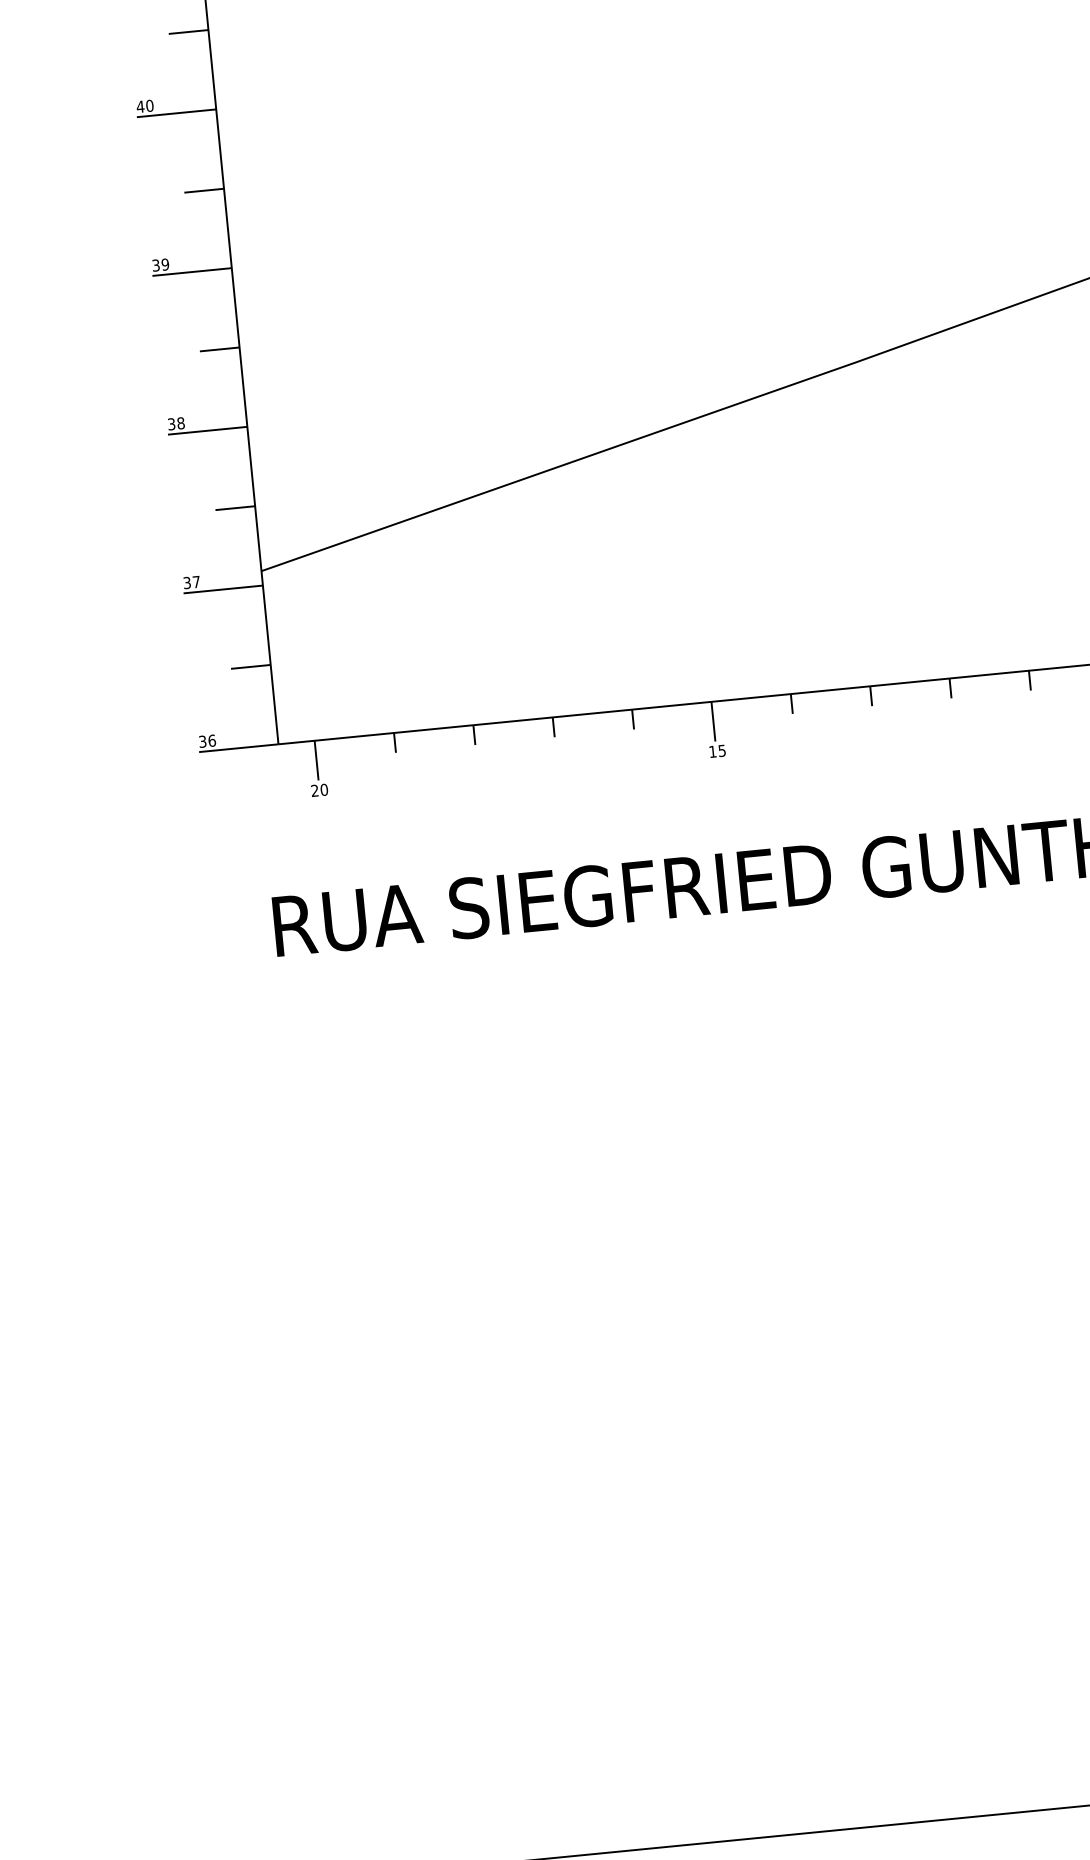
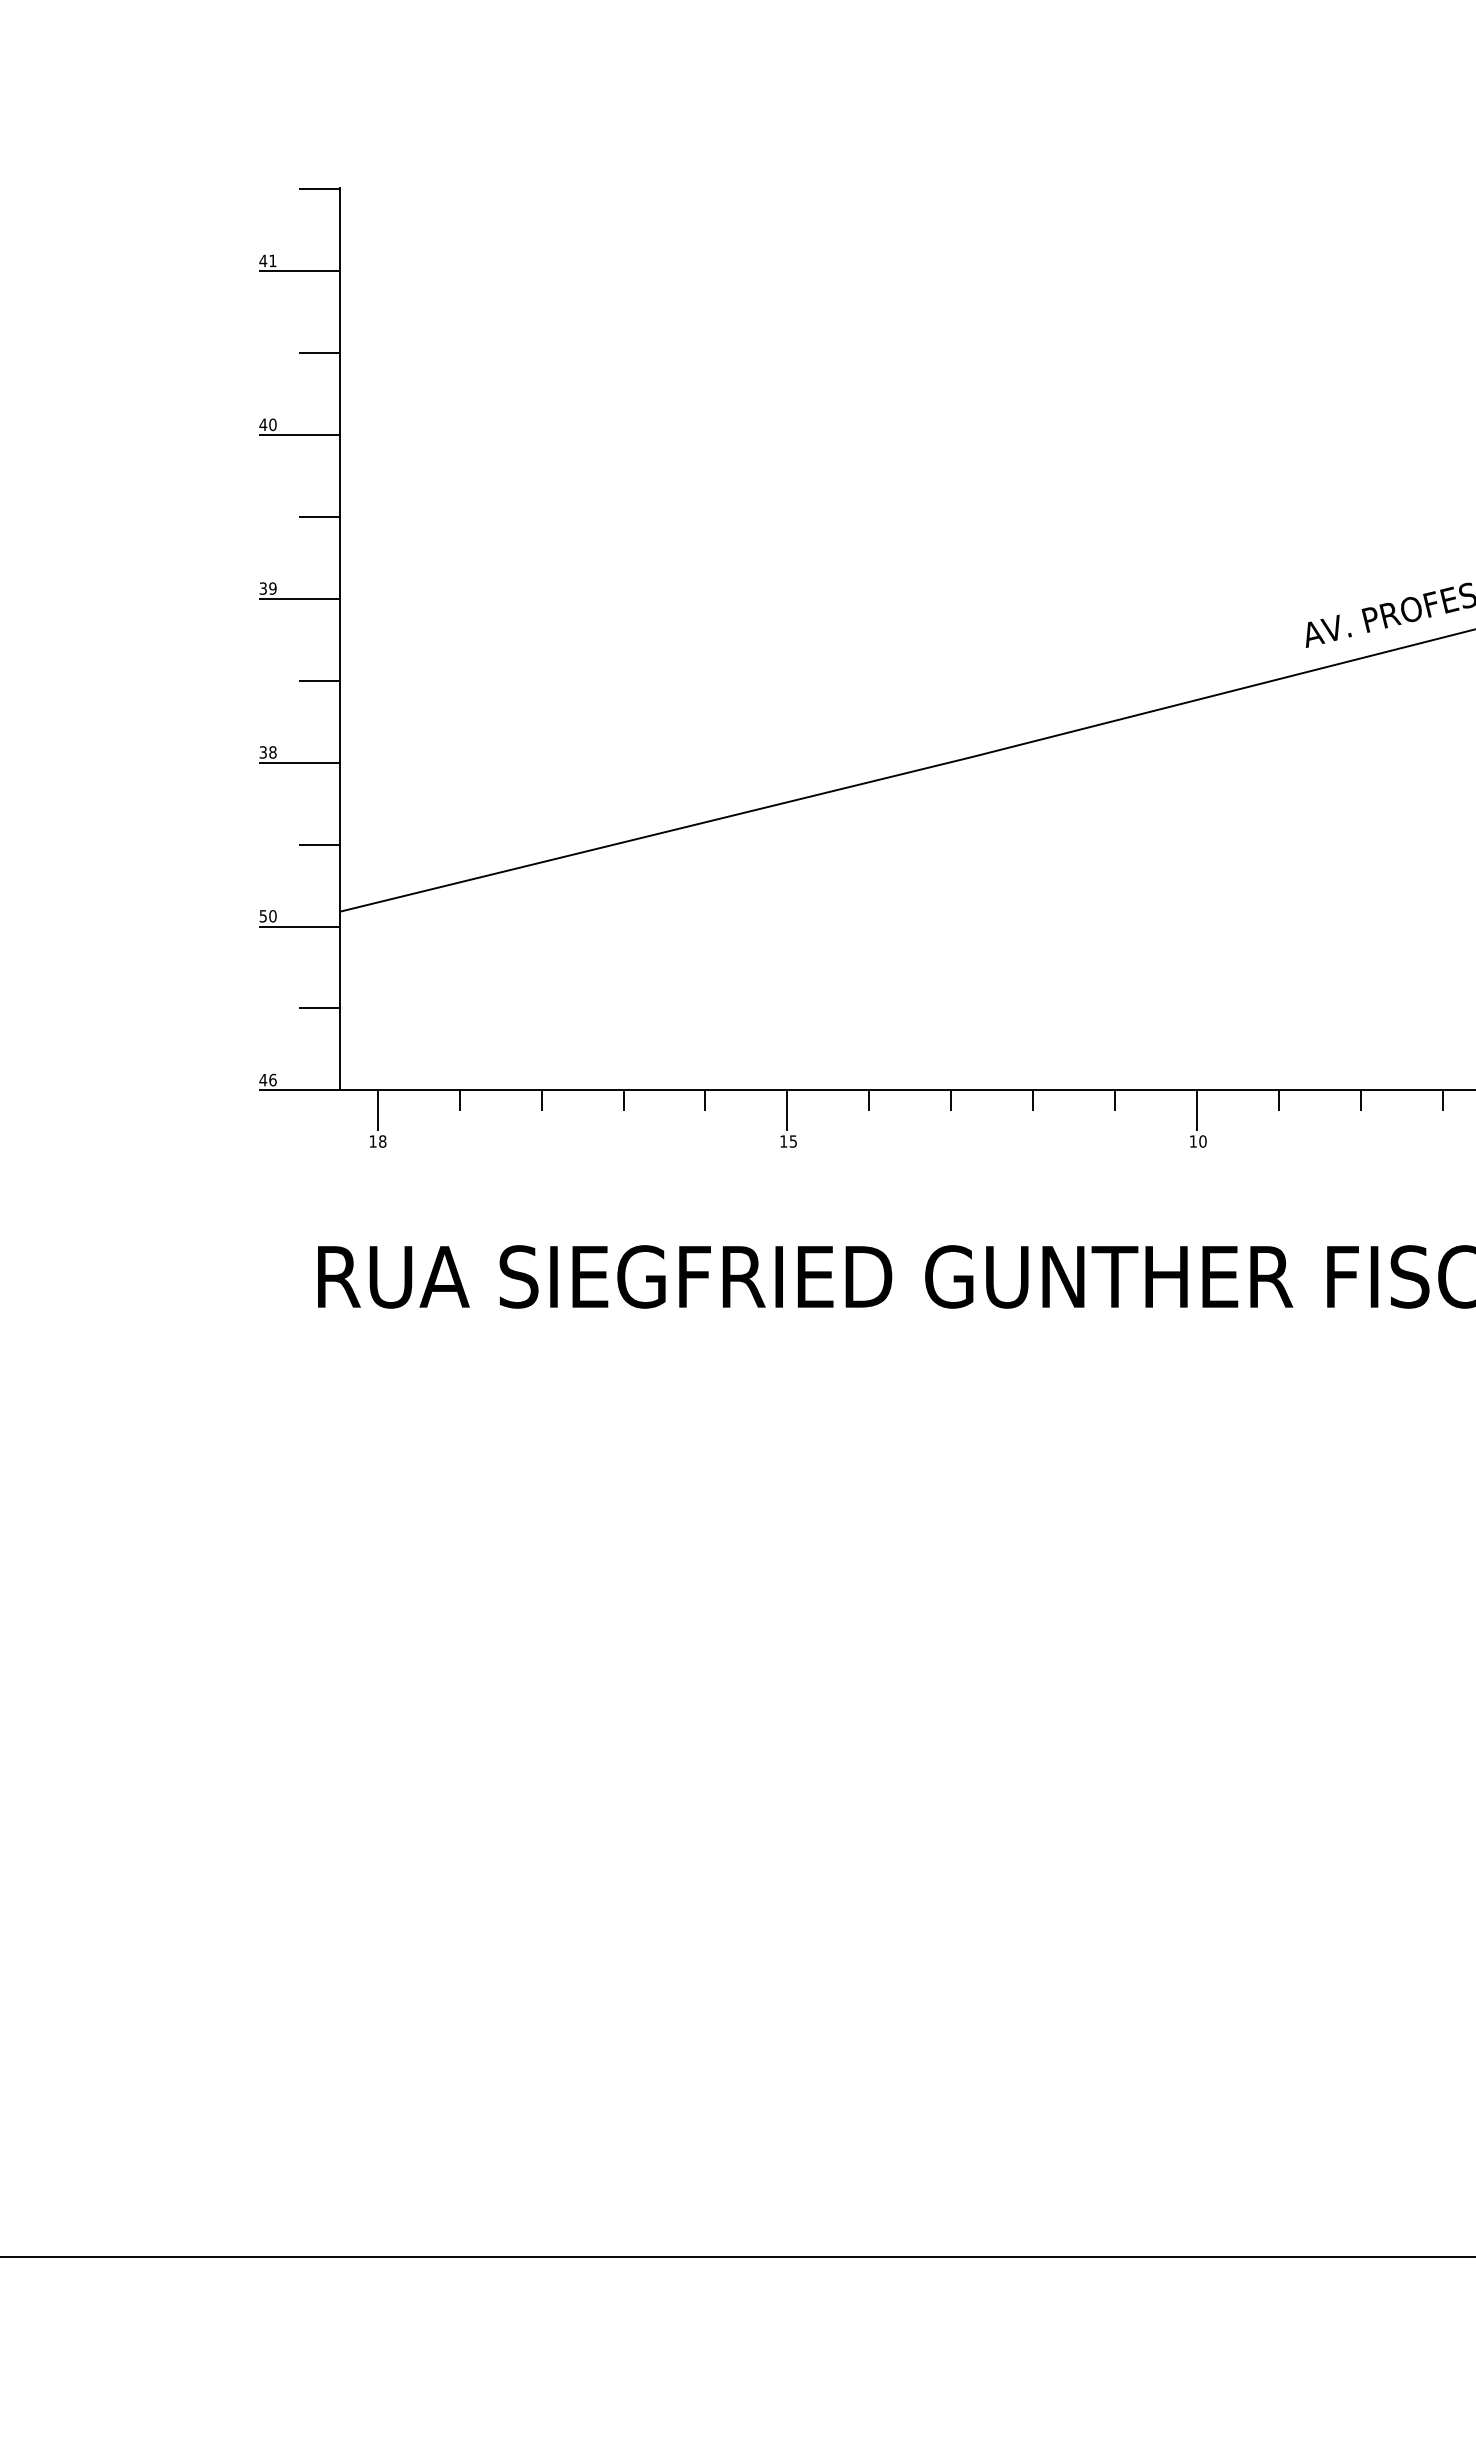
text: (192, 582) -> (268, 916), 37 -> 50
text: (202, 741) -> (263, 1079), 36 -> 46
text: (319, 790) -> (377, 1141), 20 -> 18

